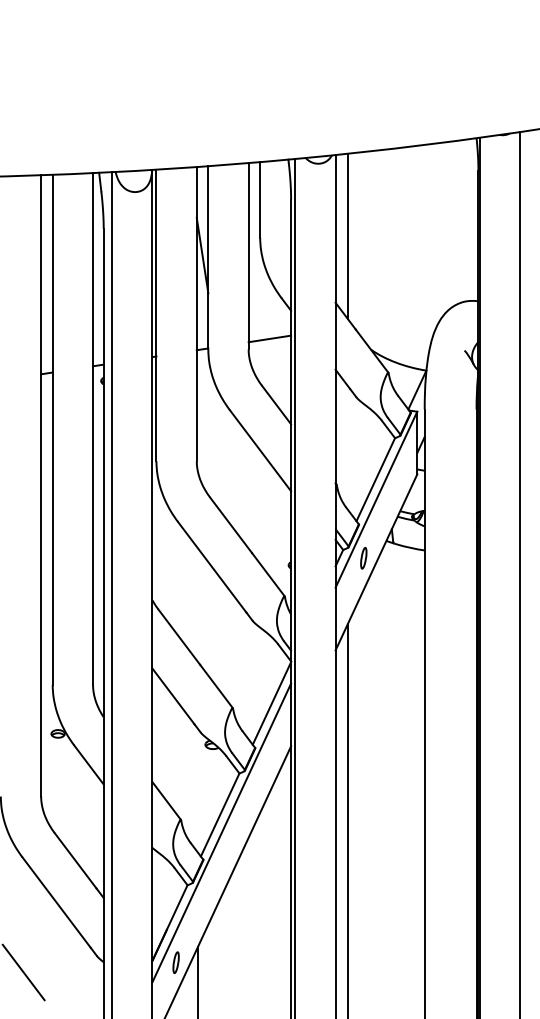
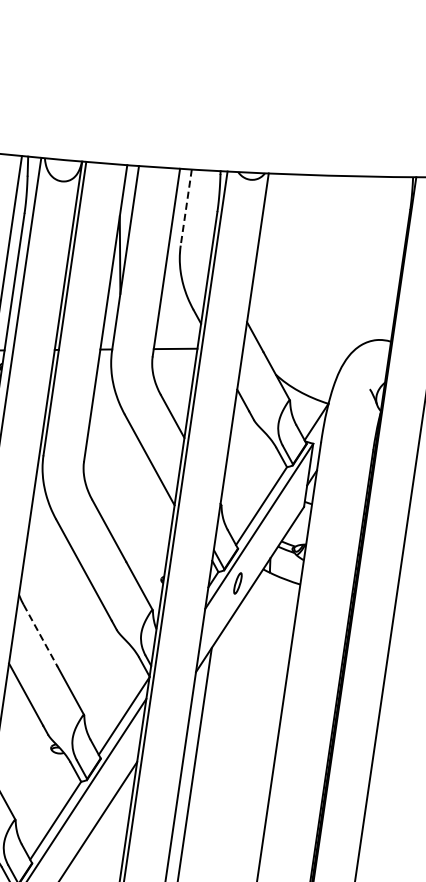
line: (260, 199) -> (186, 207), solid -> dashed
line: (347, 235) -> (268, 256), removed
line: (179, 637) -> (40, 636), solid -> dashed

